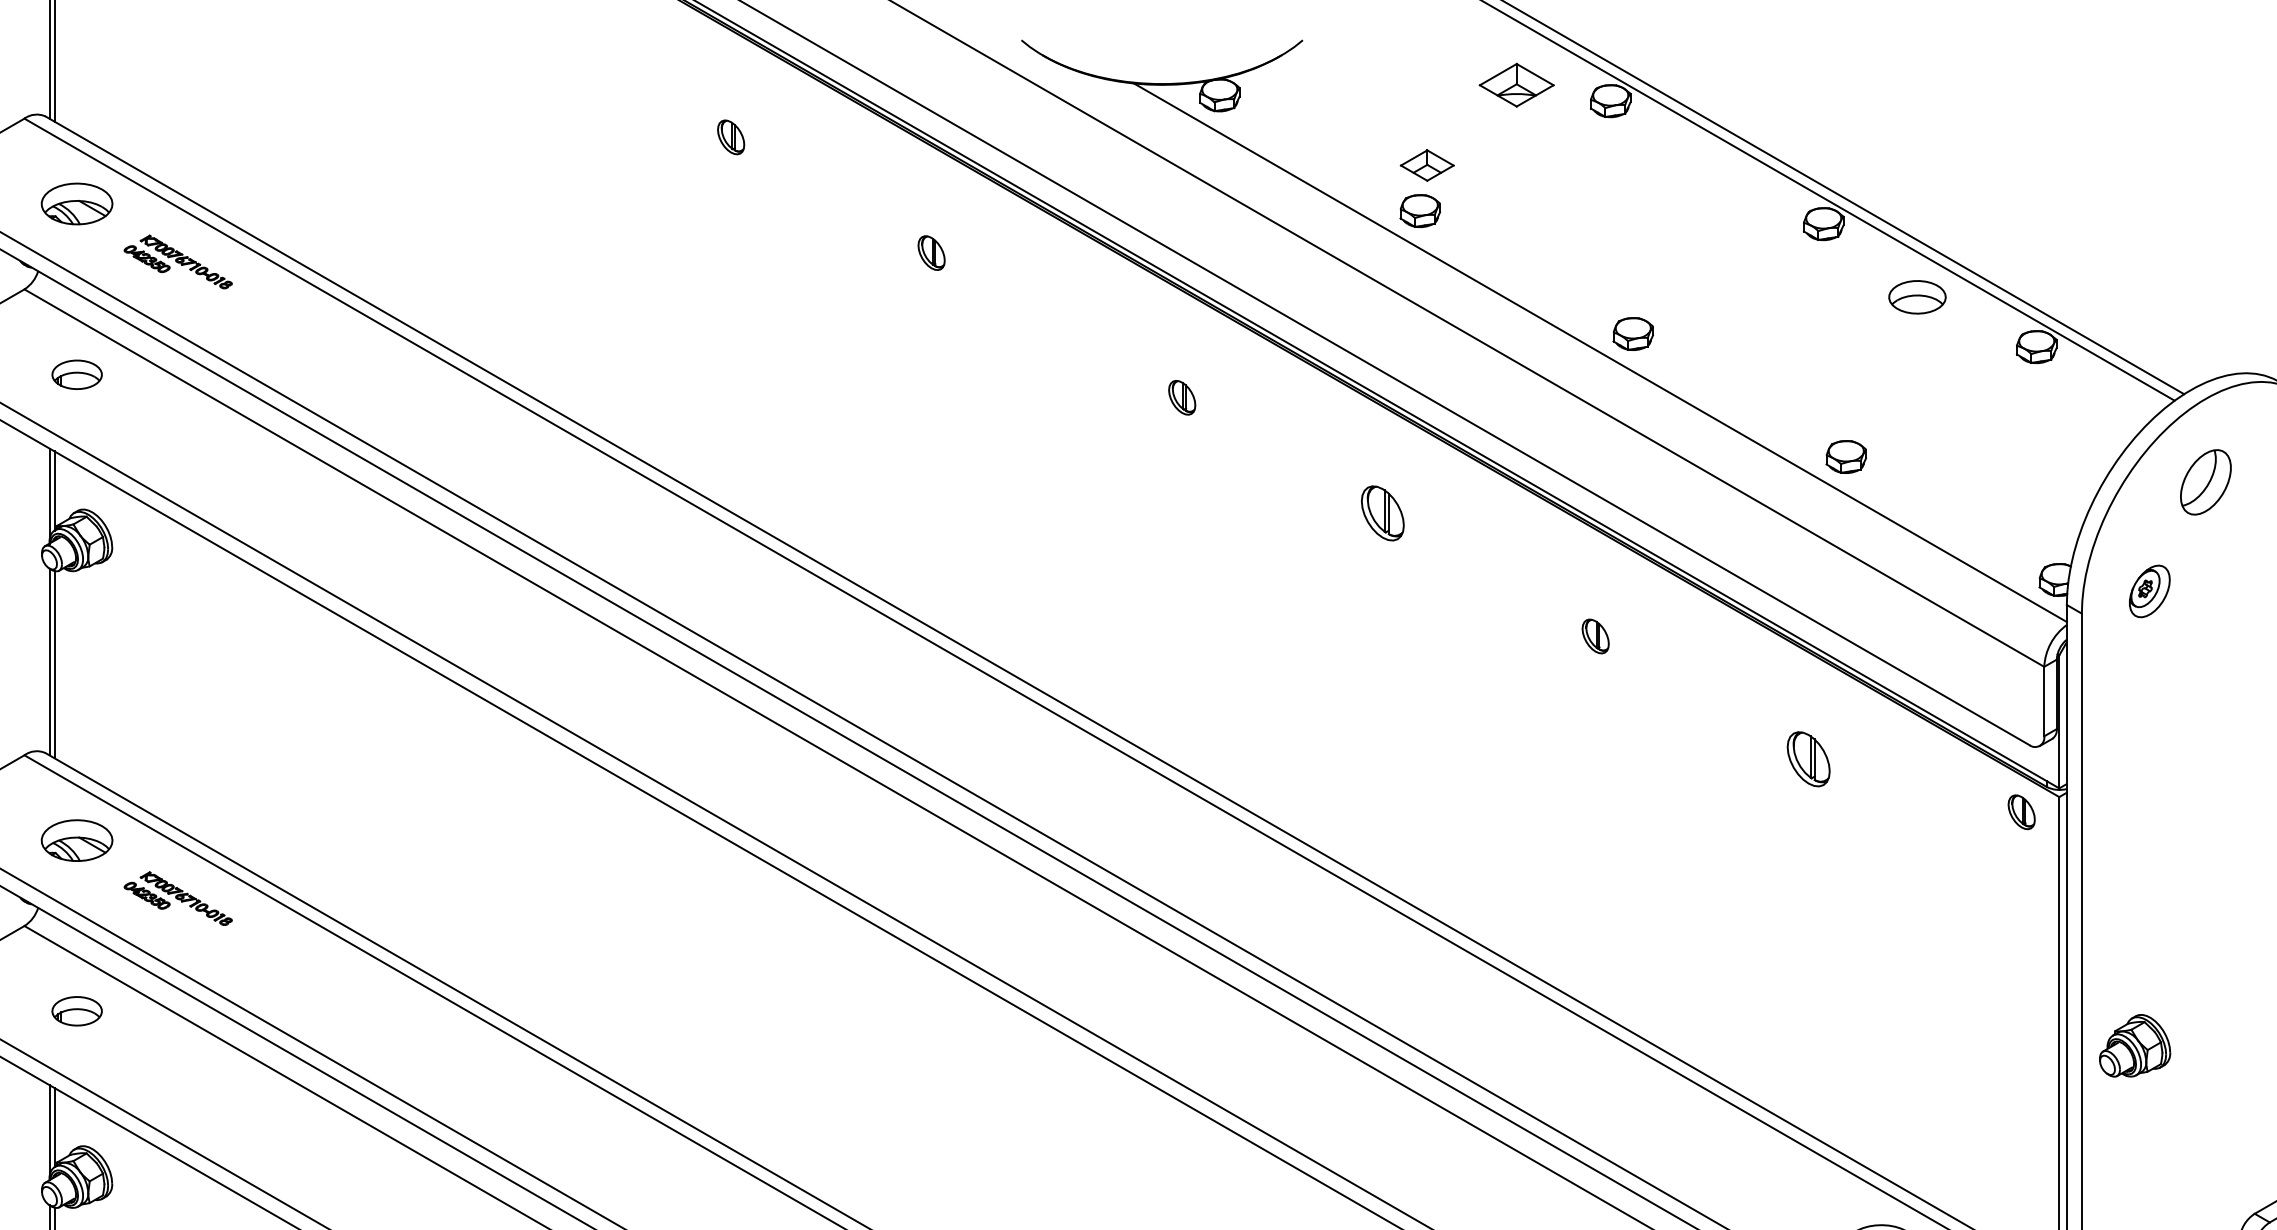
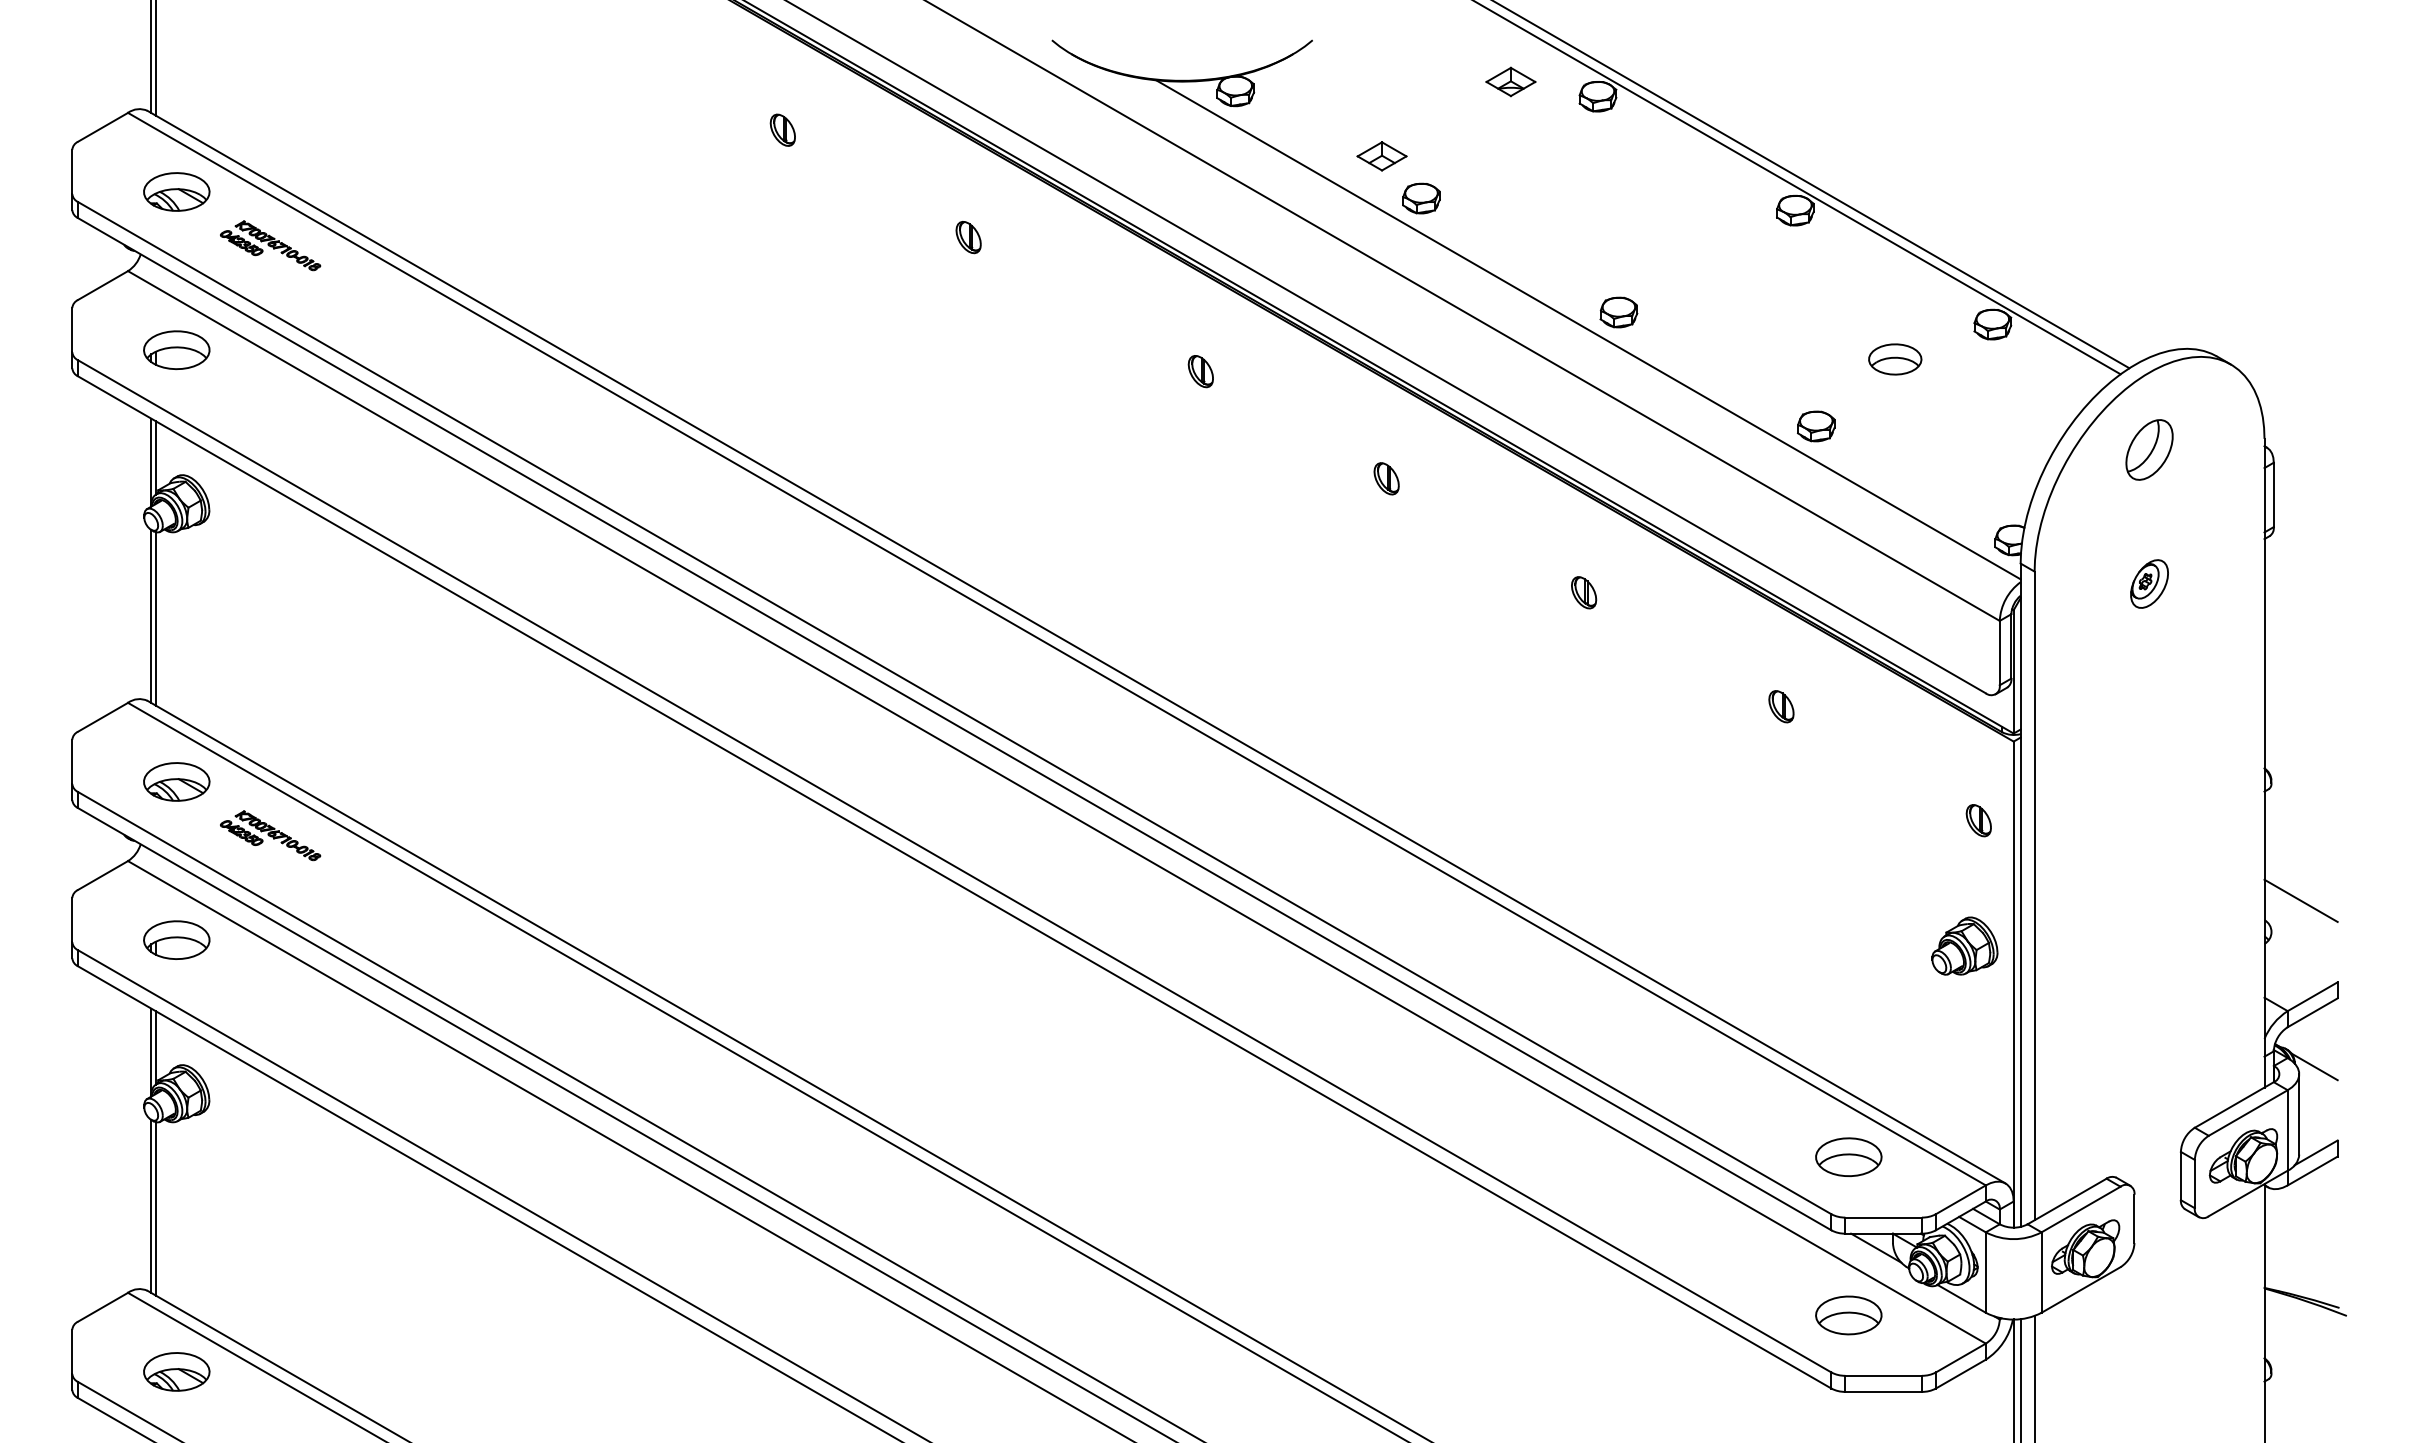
part: (1516, 84) -> (1510, 81), size x0.71
part: (1426, 165) -> (1381, 156), moved
part: (1917, 297) -> (1895, 359), moved
part: (76, 375) -> (176, 350), size x1.43
part: (1382, 513) -> (1386, 478), size x0.62
part: (2149, 590) -> (2149, 583), moved
part: (1808, 759) -> (1781, 706), size x0.62
part: (2021, 812) -> (1978, 820), moved
part: (76, 1010) -> (176, 939), size x1.43
part: (2134, 1045) -> (1964, 945), moved

